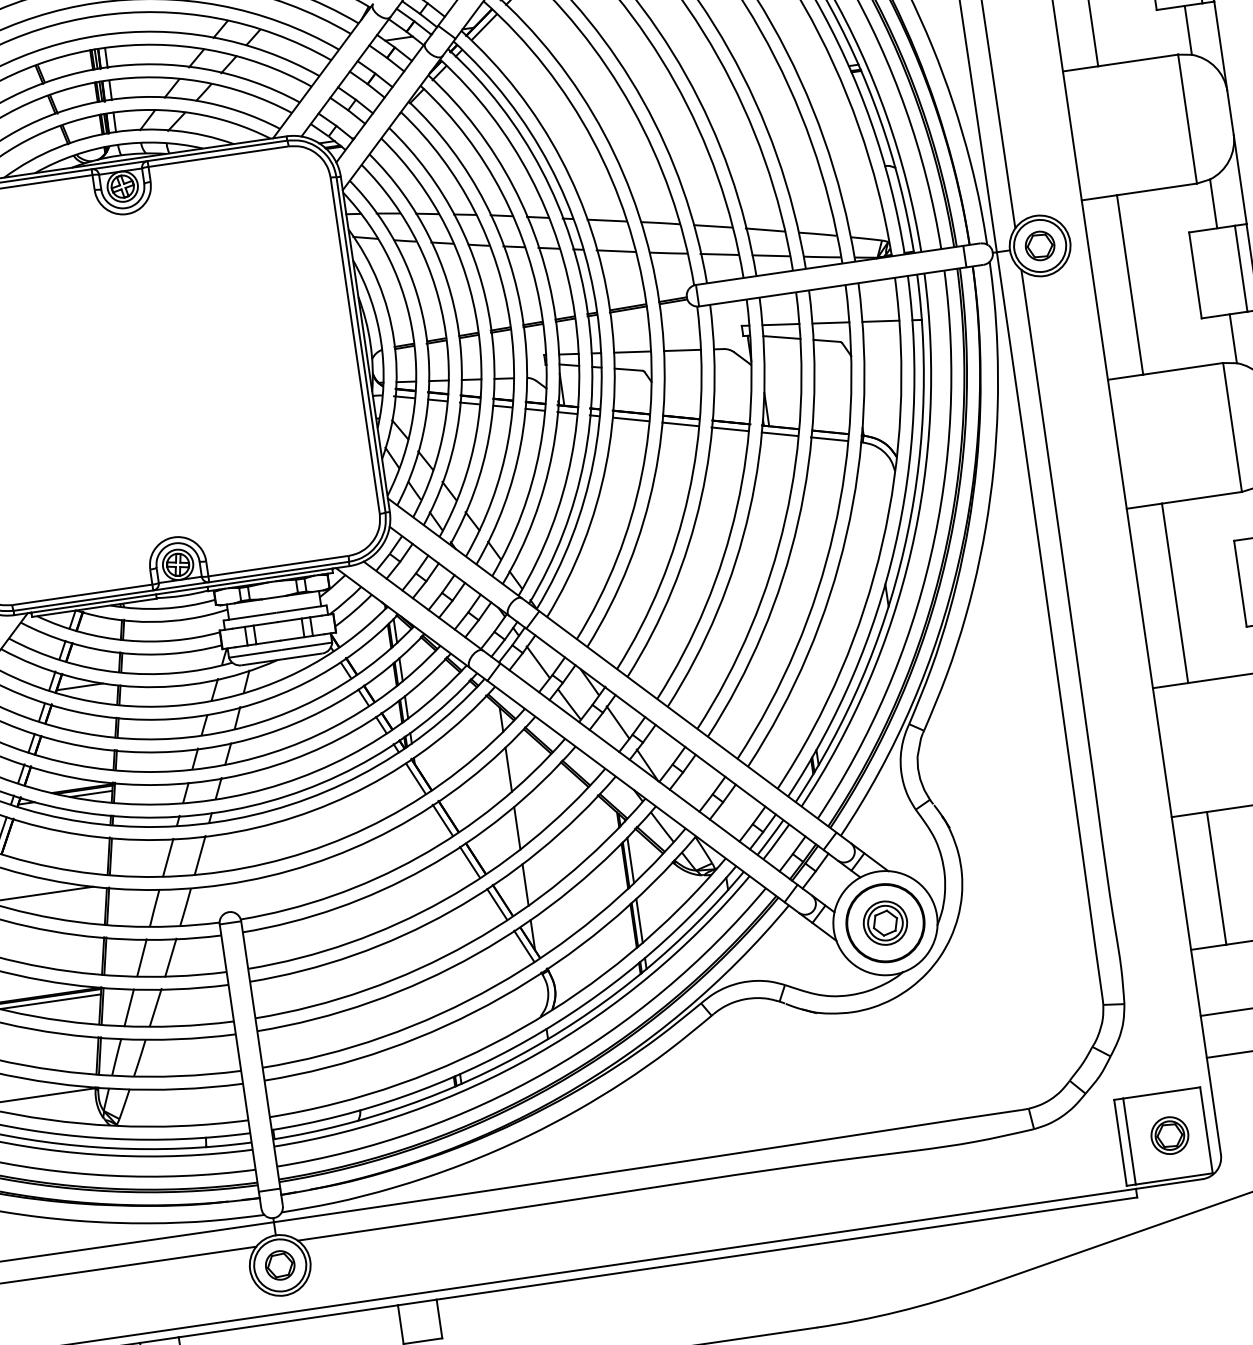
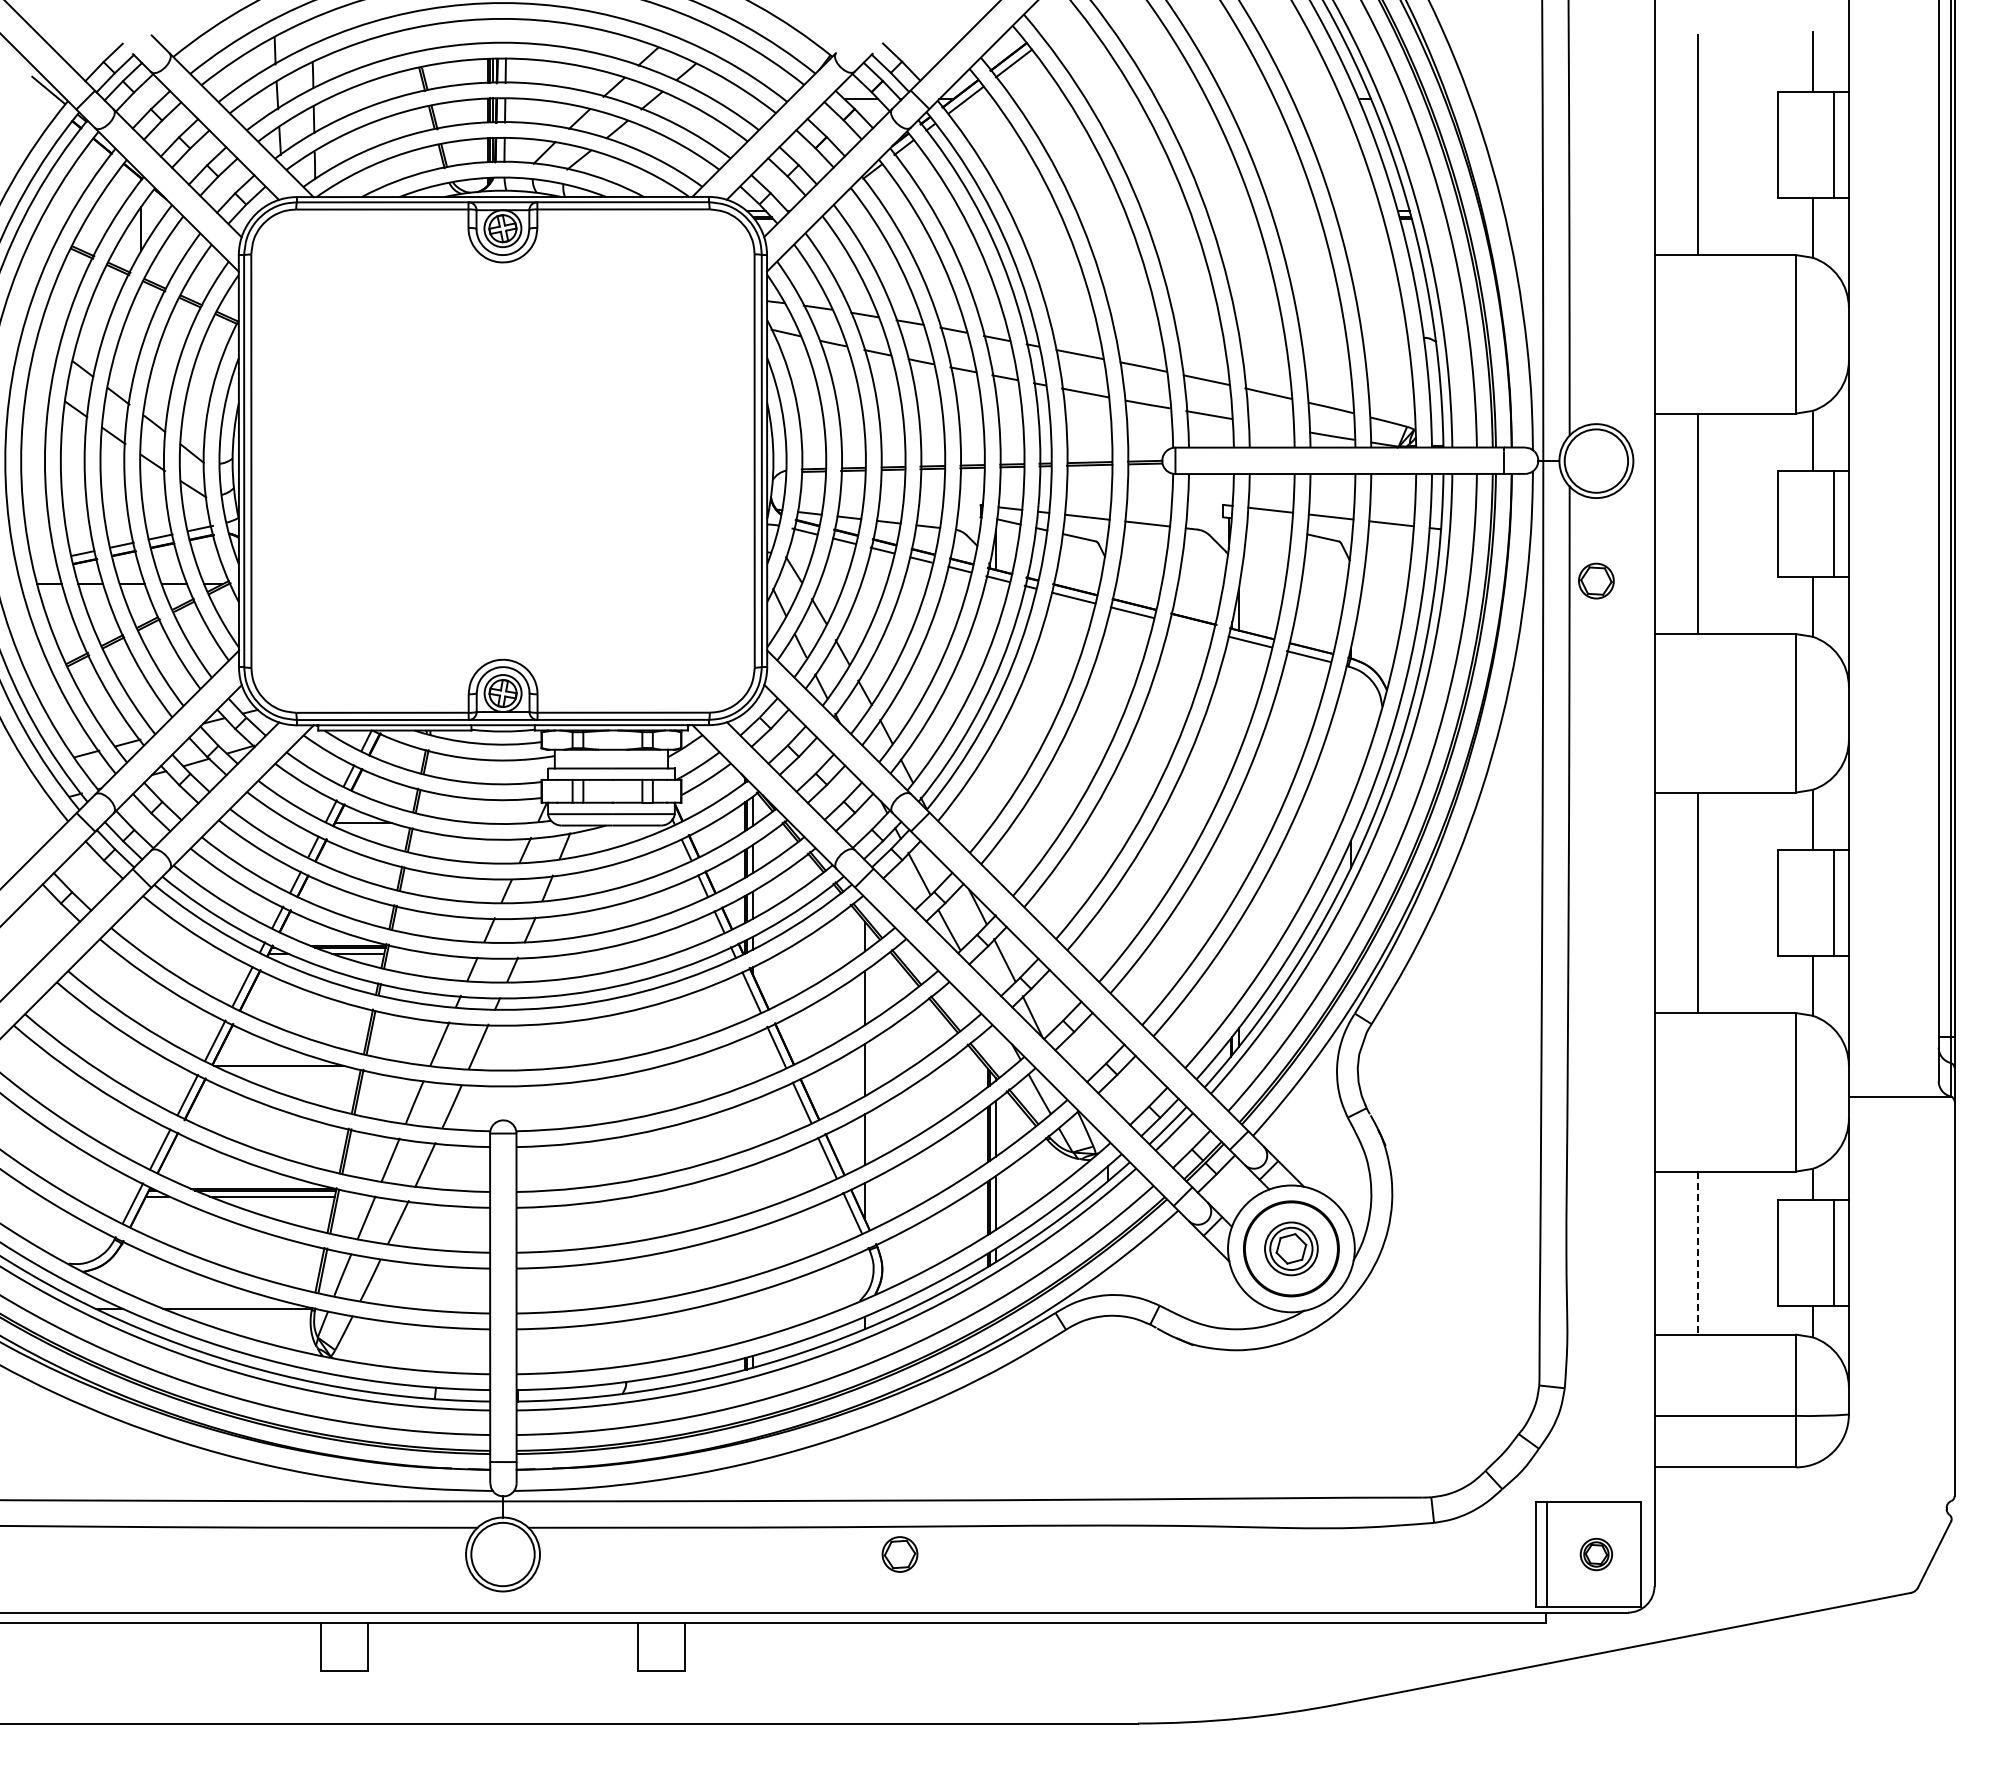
part: (1040, 245) -> (1596, 580), moved
line: (770, 255) -> (1270, 425), removed
line: (781, 337) -> (1269, 525), removed
line: (730, 428) -> (1191, 626), removed
line: (1216, 878) -> (1697, 1253), solid -> dashed
part: (1169, 1135) -> (1596, 1554), size x0.7
part: (279, 1265) -> (899, 1554), moved

